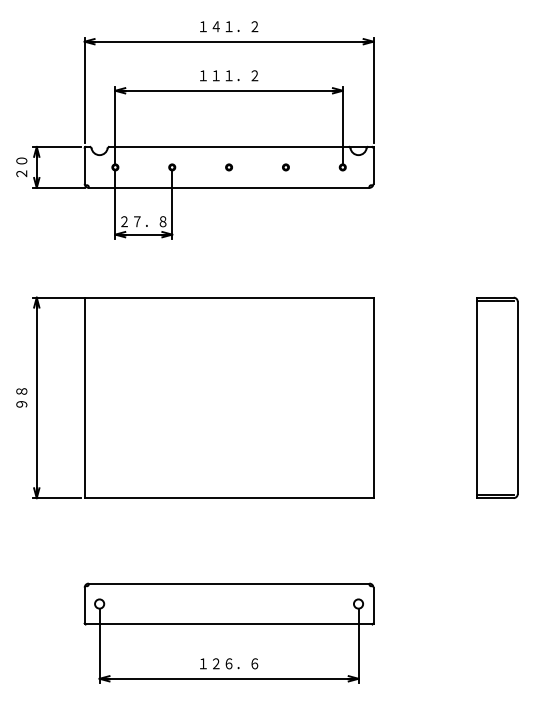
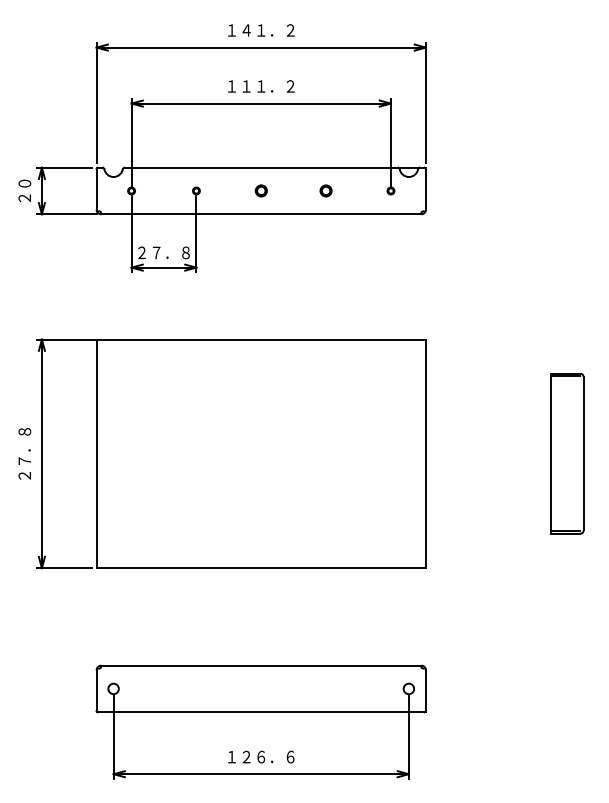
part: (228, 167) -> (260, 191), size x1.6
part: (285, 167) -> (325, 191), size x1.6
text: (21, 397) -> (24, 453), ９８ -> ２７．８
part: (497, 397) -> (567, 453), size x0.7

